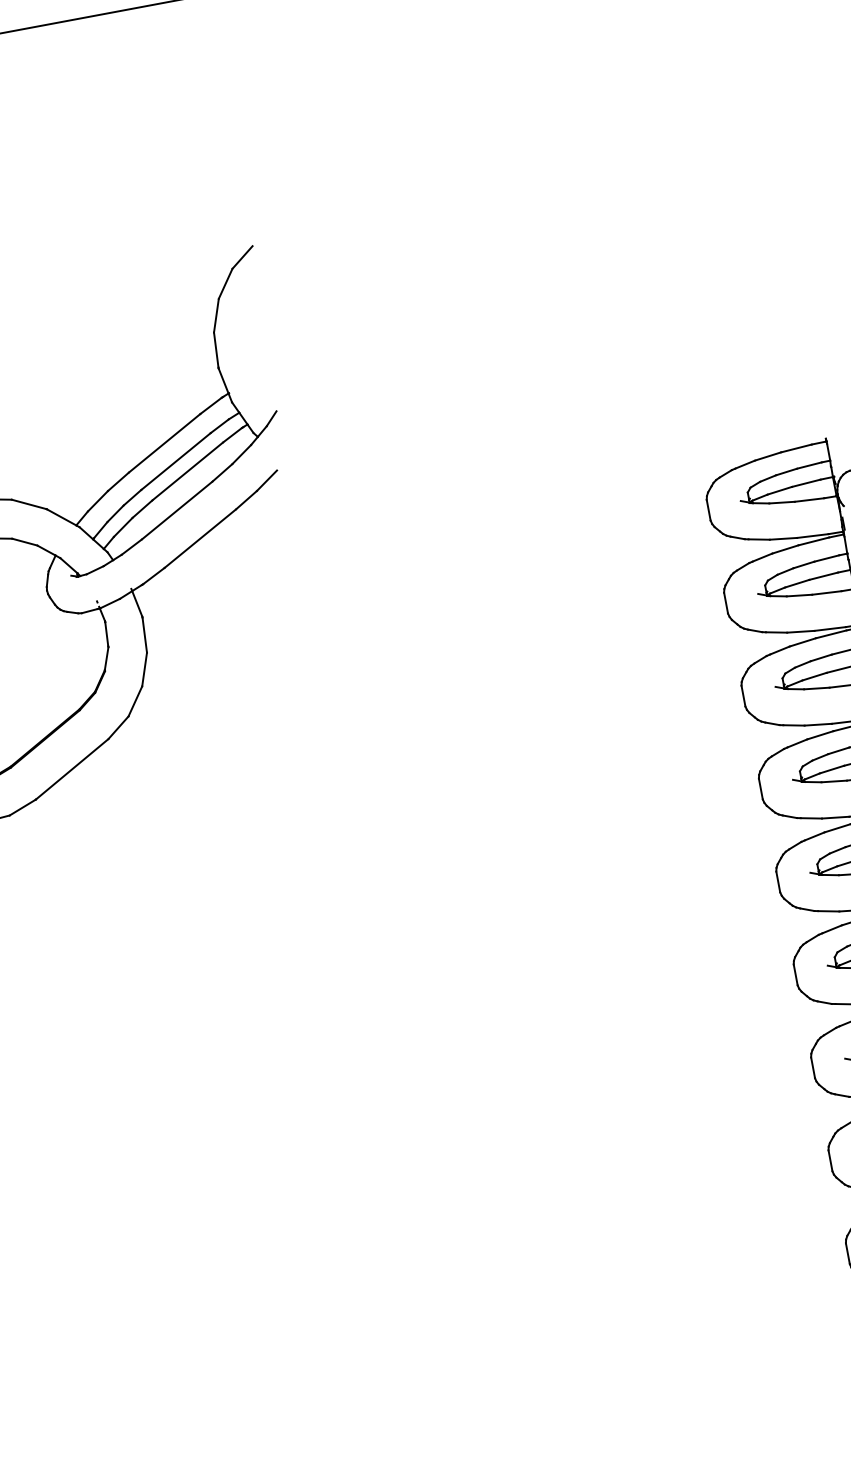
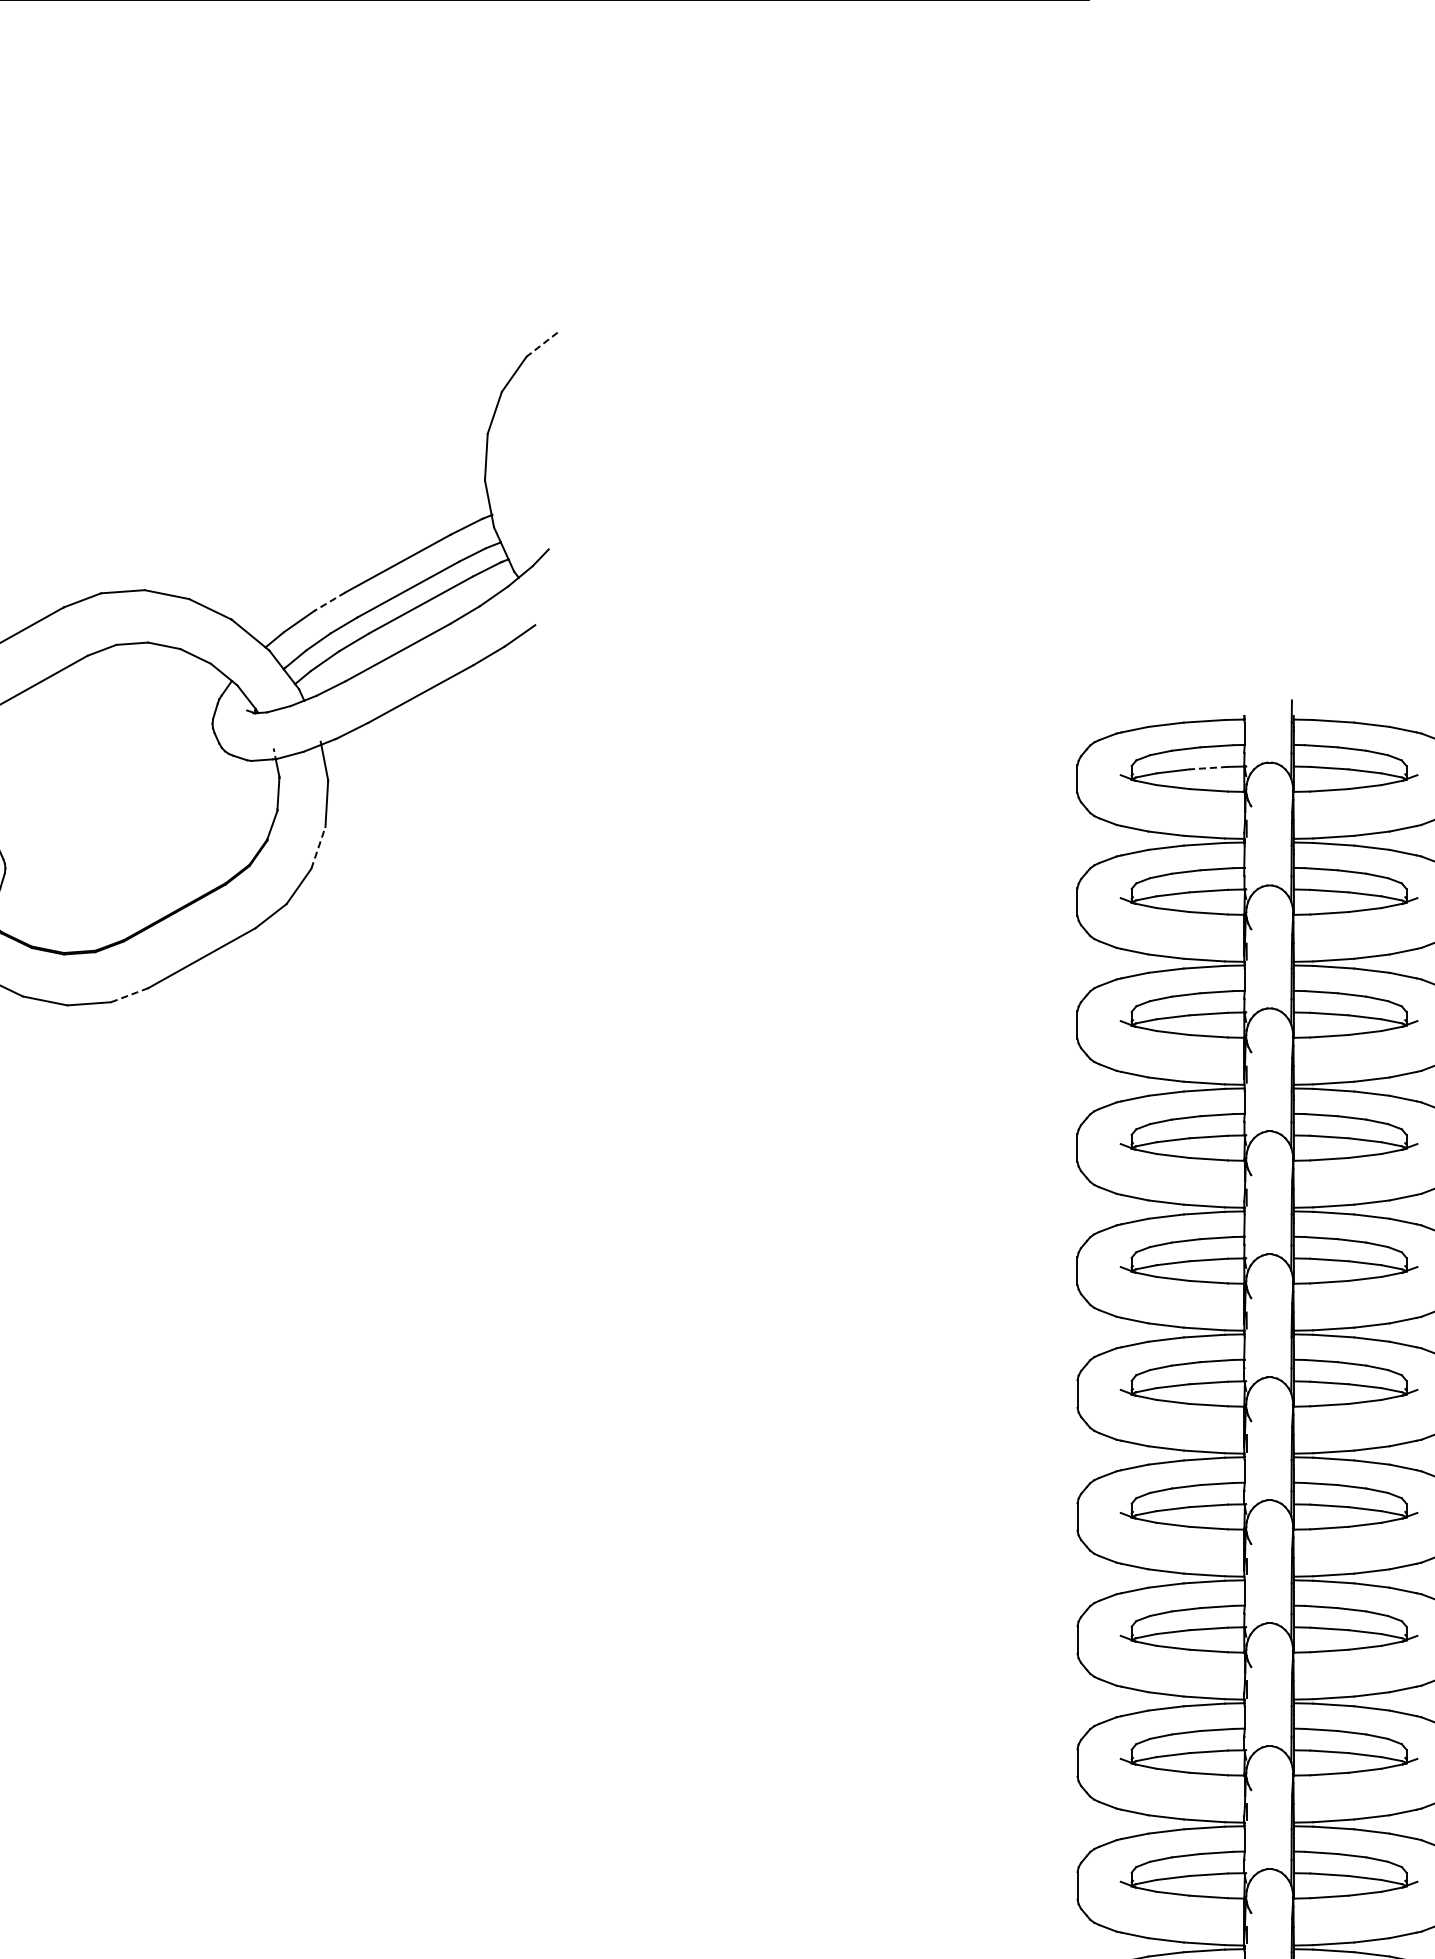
line: (242, 257) -> (542, 344), solid -> dashed
line: (118, 481) -> (329, 601), solid -> dashed
line: (806, 483) -> (1208, 768), solid -> dashed
line: (144, 669) -> (318, 847), solid -> dashed
line: (22, 807) -> (129, 995), solid -> dashed

